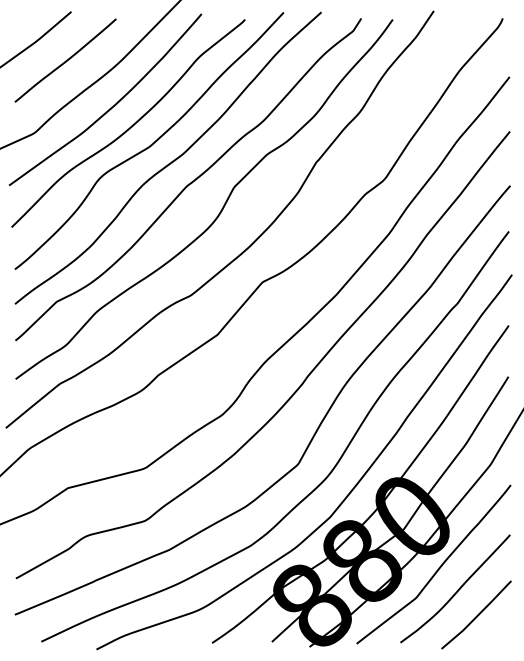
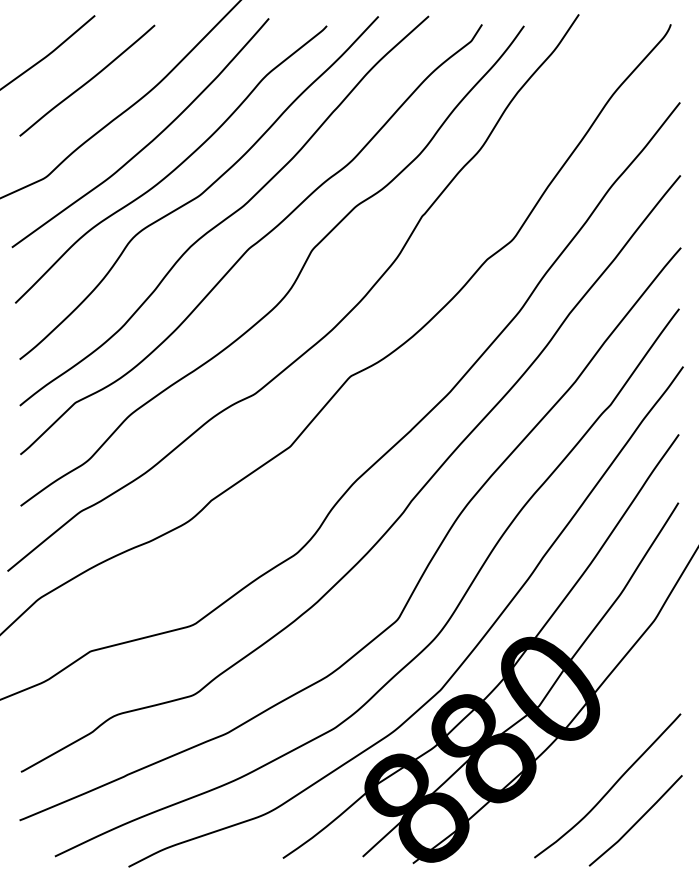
curve: (438, 567) -> (585, 757), removed

